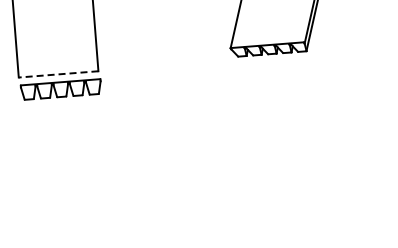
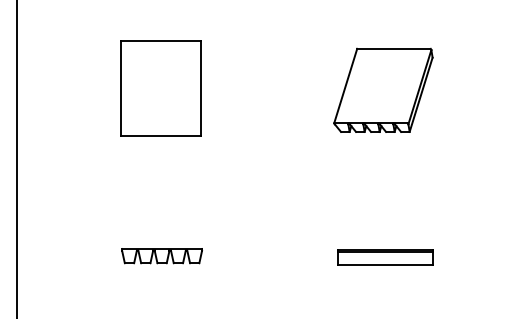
line: (58, 74) -> (160, 135), dashed -> solid
part: (60, 90) -> (161, 256), moved
part: (292, 178) -> (385, 257), added

